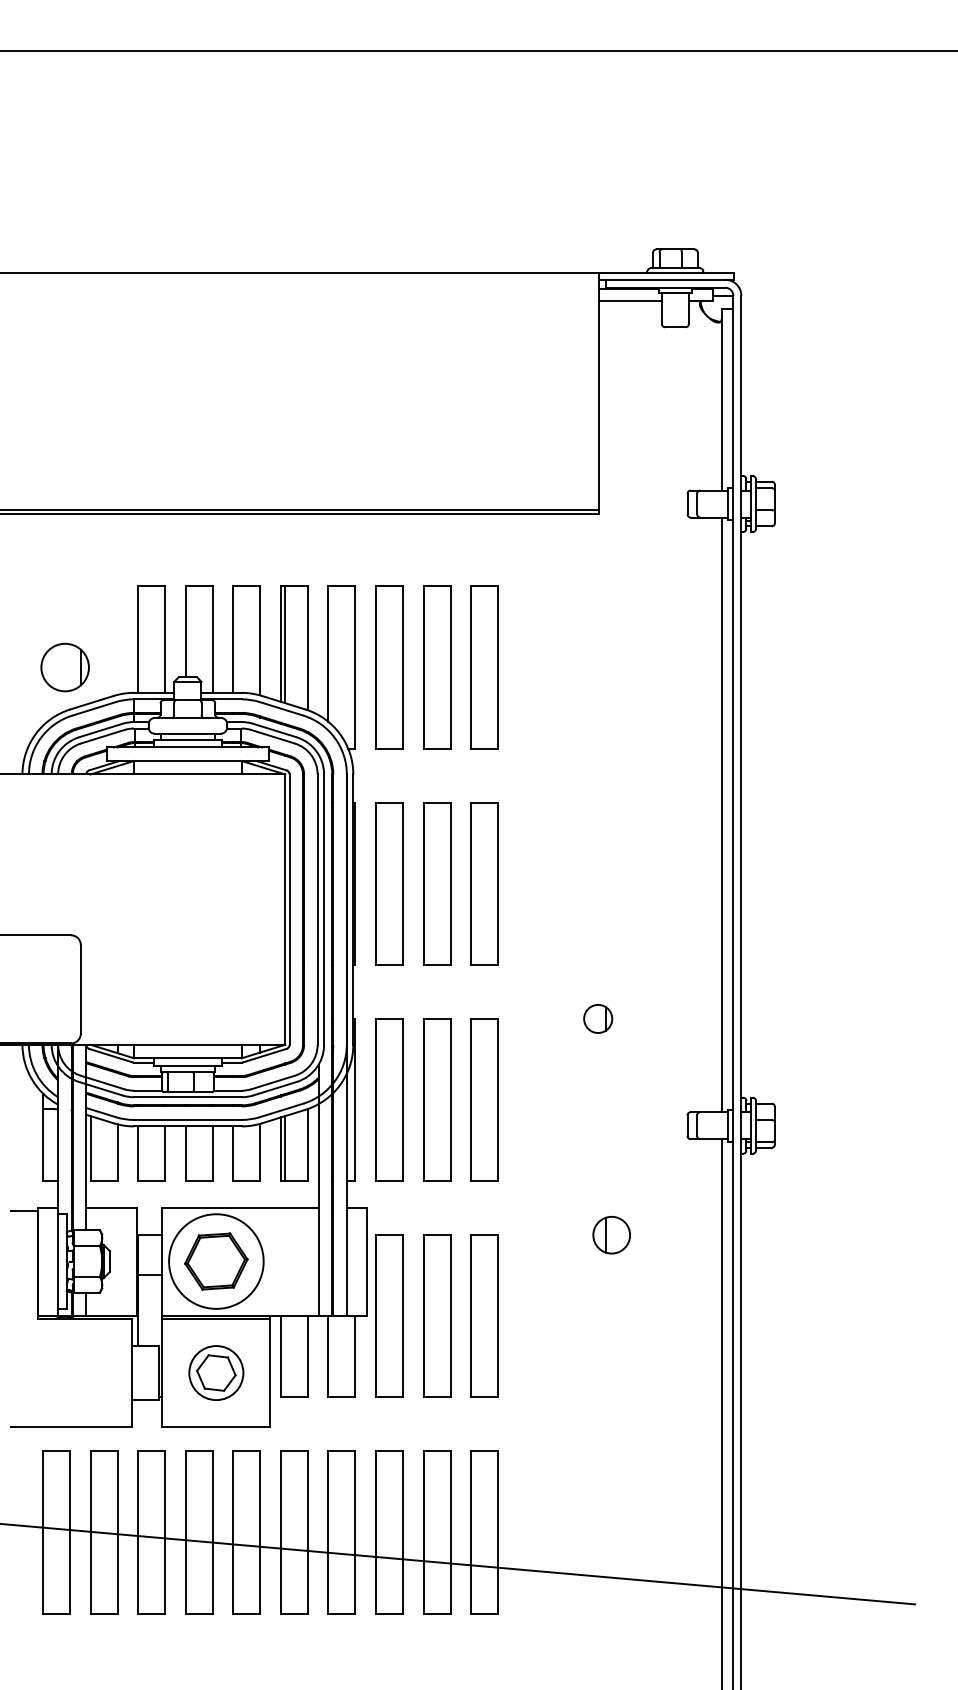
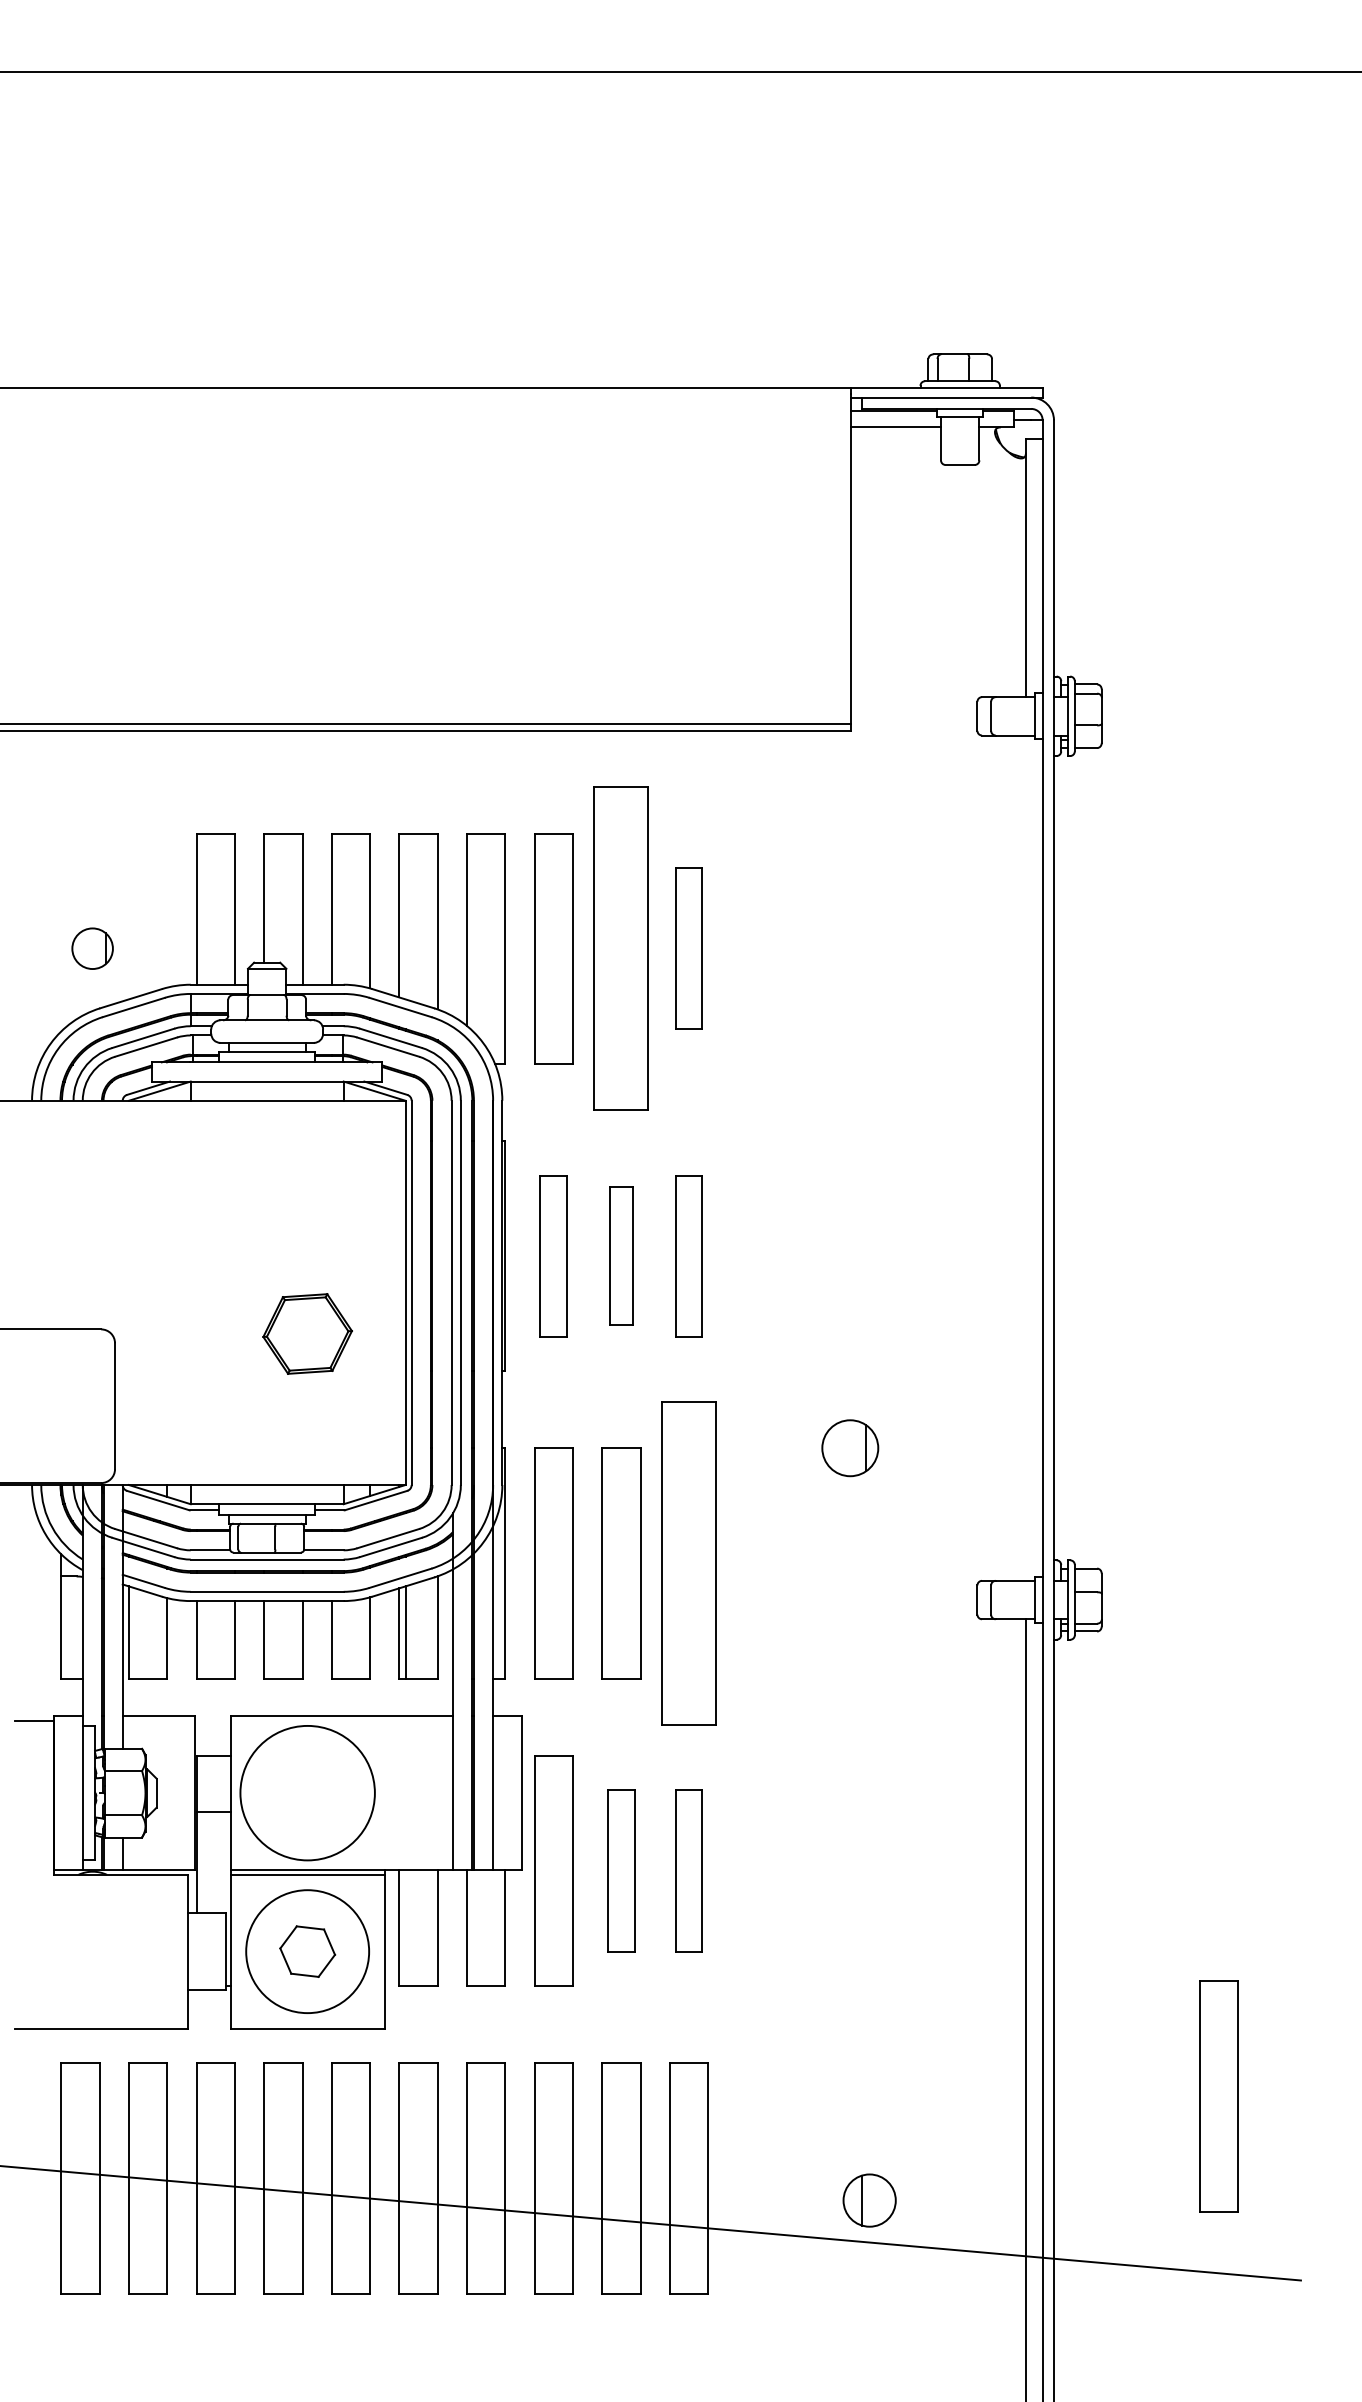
line: (285, 644) -> (405, 915), removed
part: (64, 667) -> (91, 948), size x0.6
part: (437, 667) -> (622, 948), size x1.4
part: (484, 667) -> (688, 948), size x0.7
line: (721, 814) -> (1025, 1157), removed
part: (389, 883) -> (553, 1255), size x0.7
part: (437, 883) -> (622, 1255), size x0.6
part: (484, 883) -> (688, 1255), size x0.7
part: (598, 1018) -> (850, 1447), size x1.4
part: (484, 1099) -> (688, 1562), size x1.4
part: (611, 1234) -> (869, 2199), moved
part: (216, 1261) -> (307, 1333), moved
part: (437, 1315) -> (622, 1869), size x0.7
part: (484, 1315) -> (688, 1869), size x0.7
circle: (216, 1373) -> (307, 1952), size x1.6
part: (857, 1474) -> (1219, 2095), added

